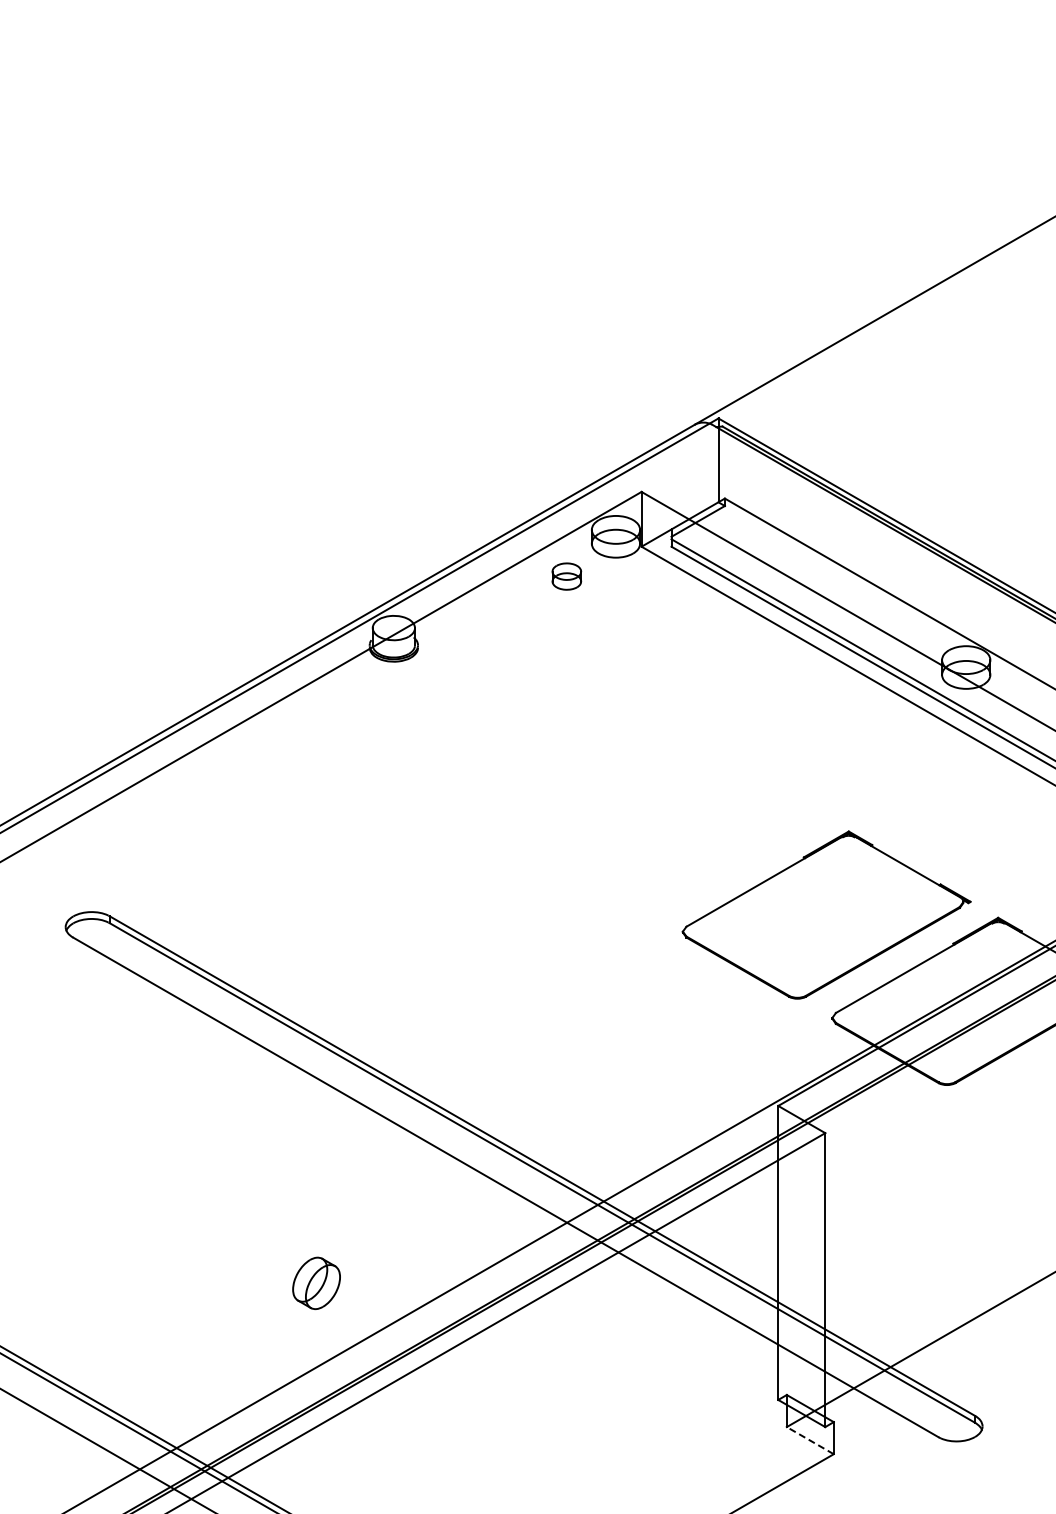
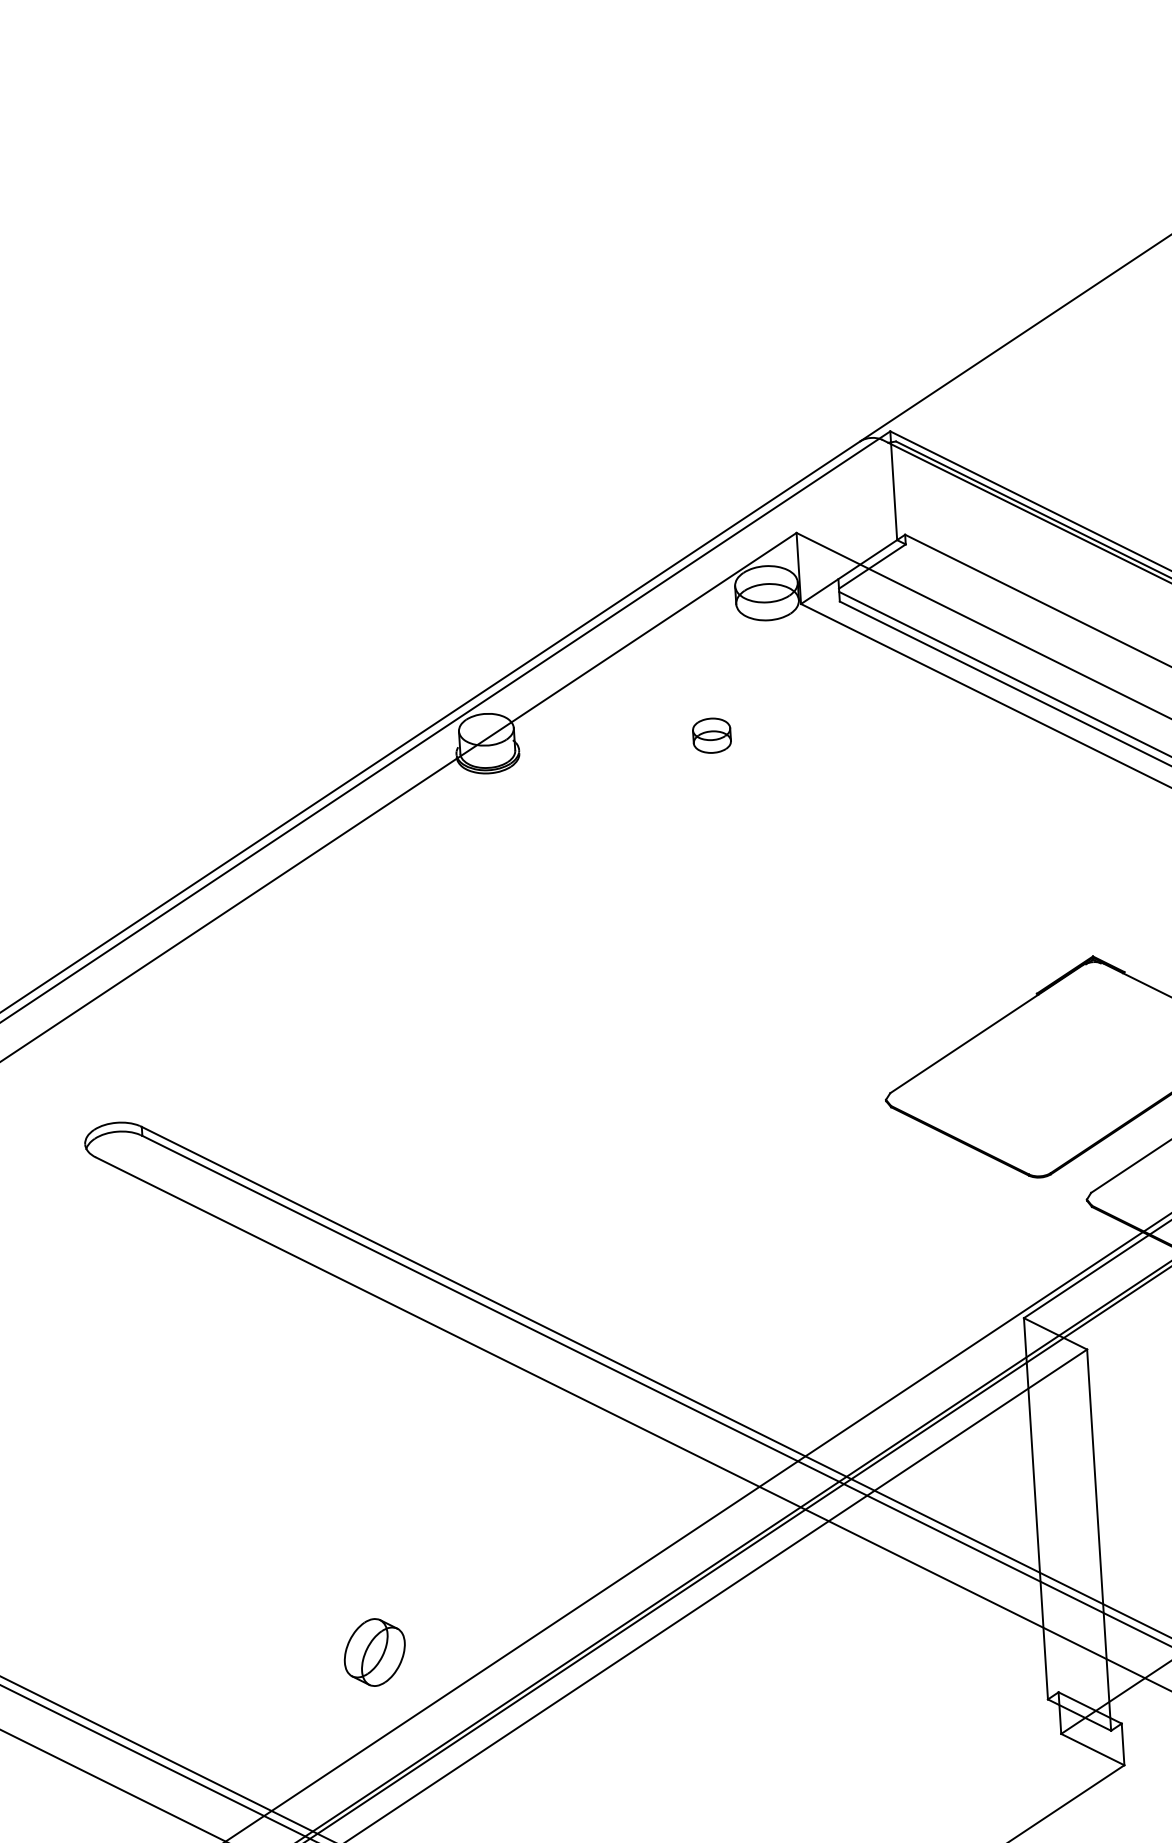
part: (566, 576) -> (711, 735), moved
part: (316, 1282) -> (374, 1651), moved
line: (809, 1440) -> (1091, 1749), dashed -> solid

